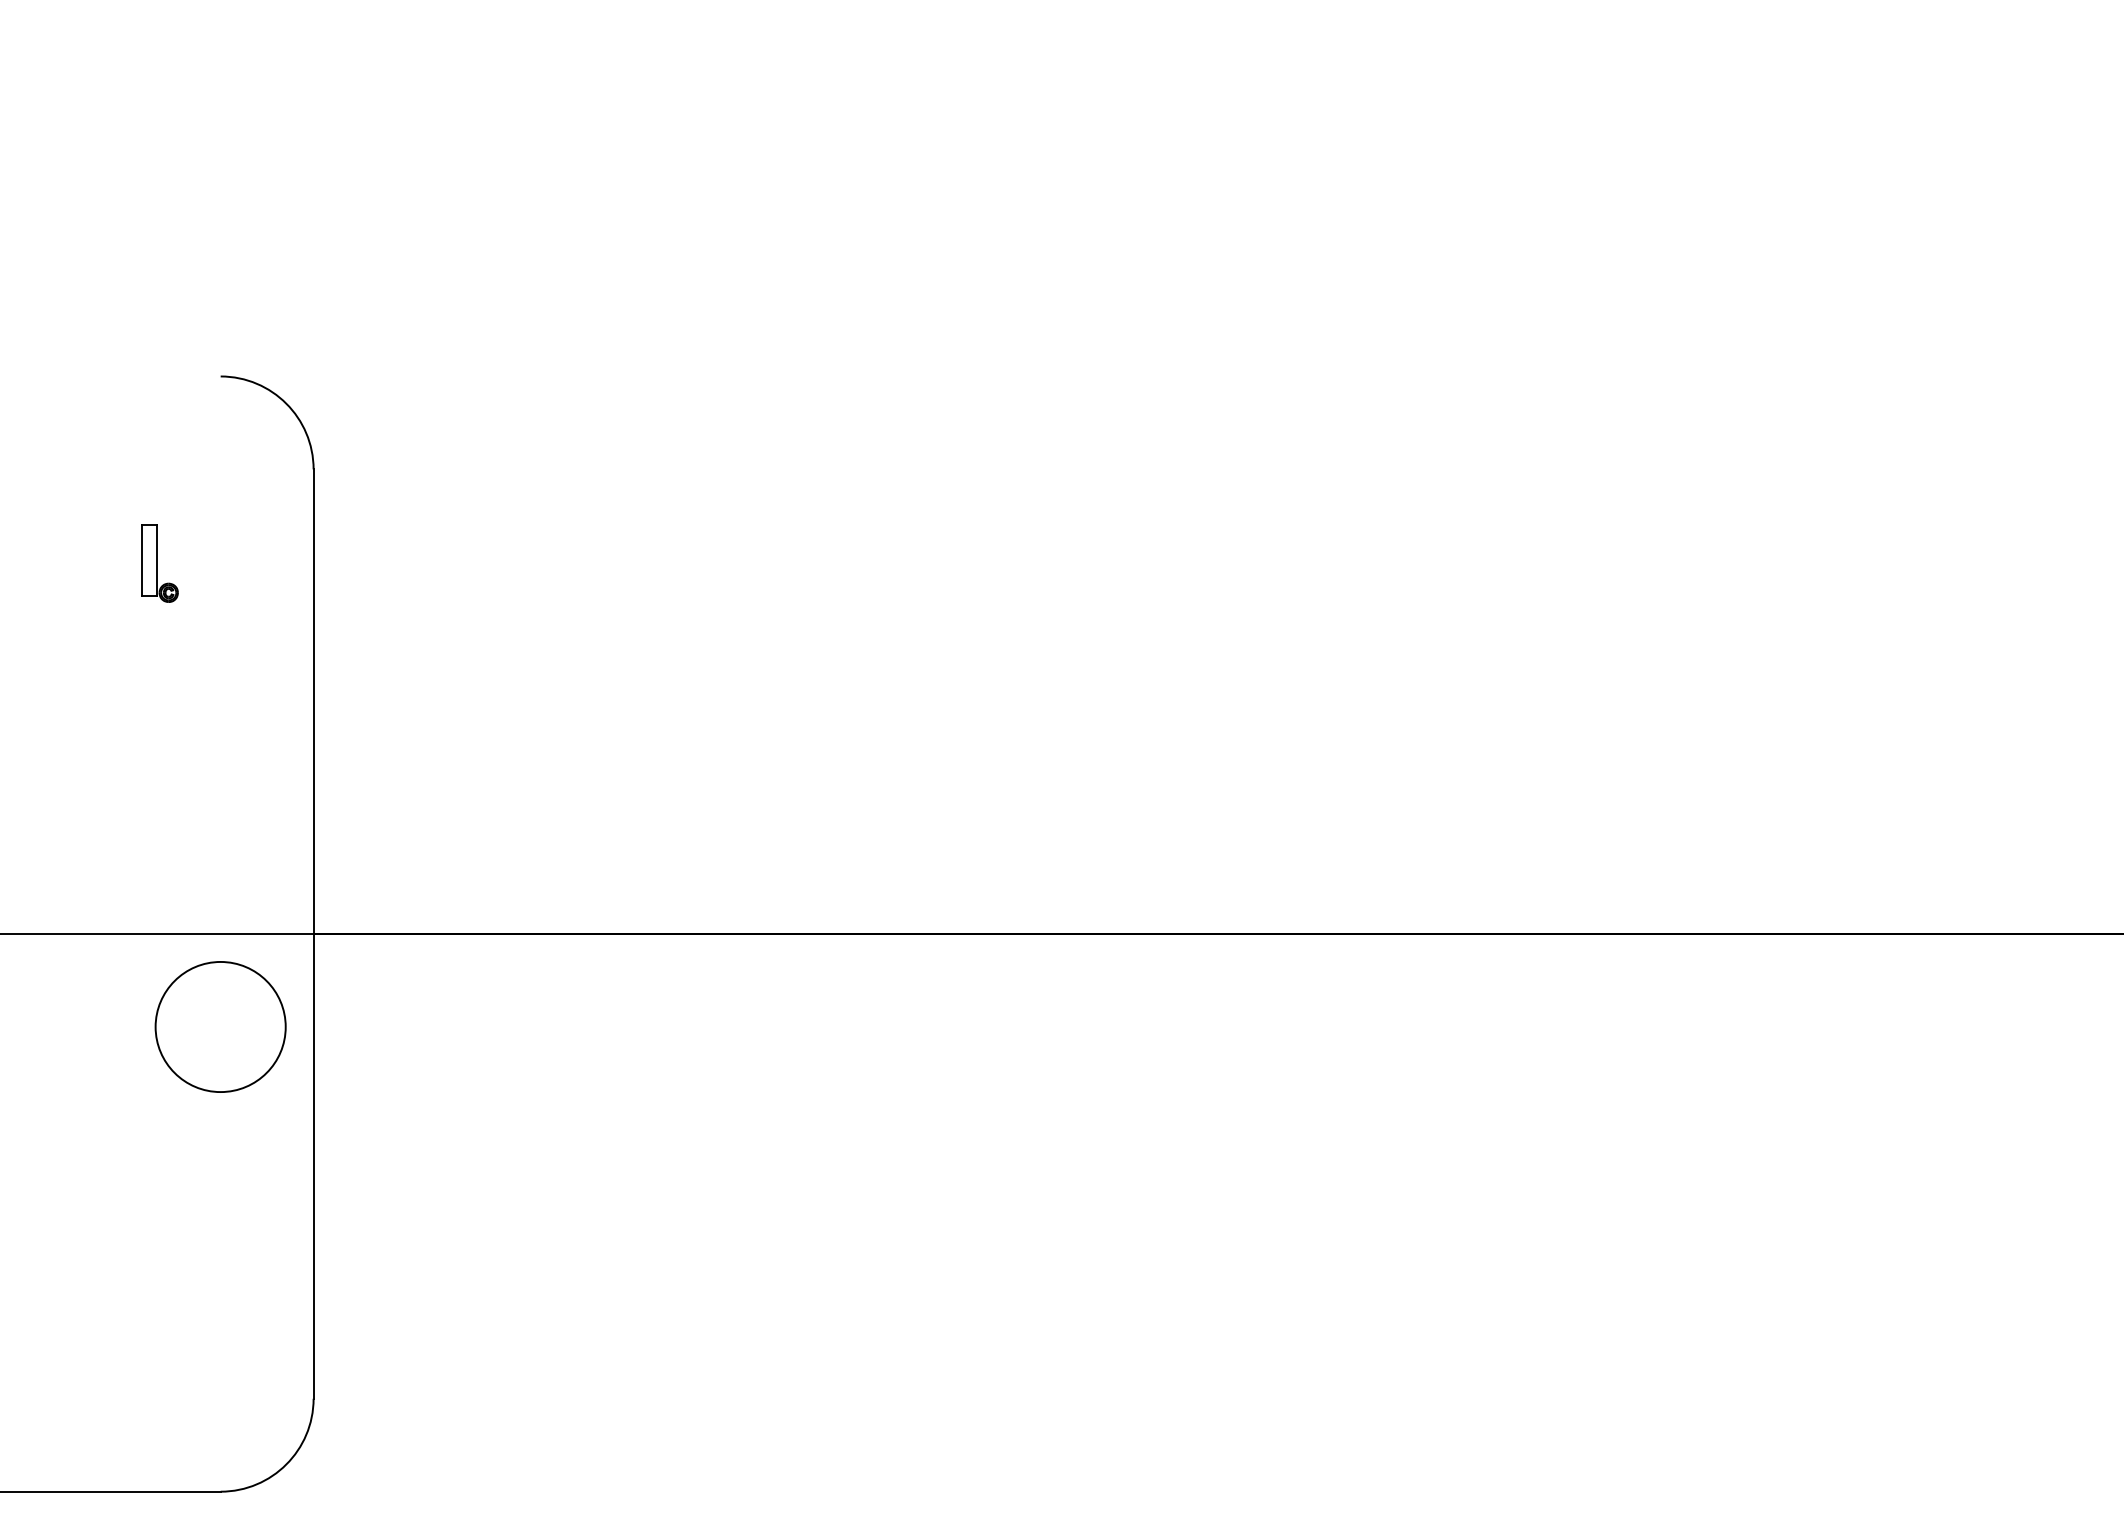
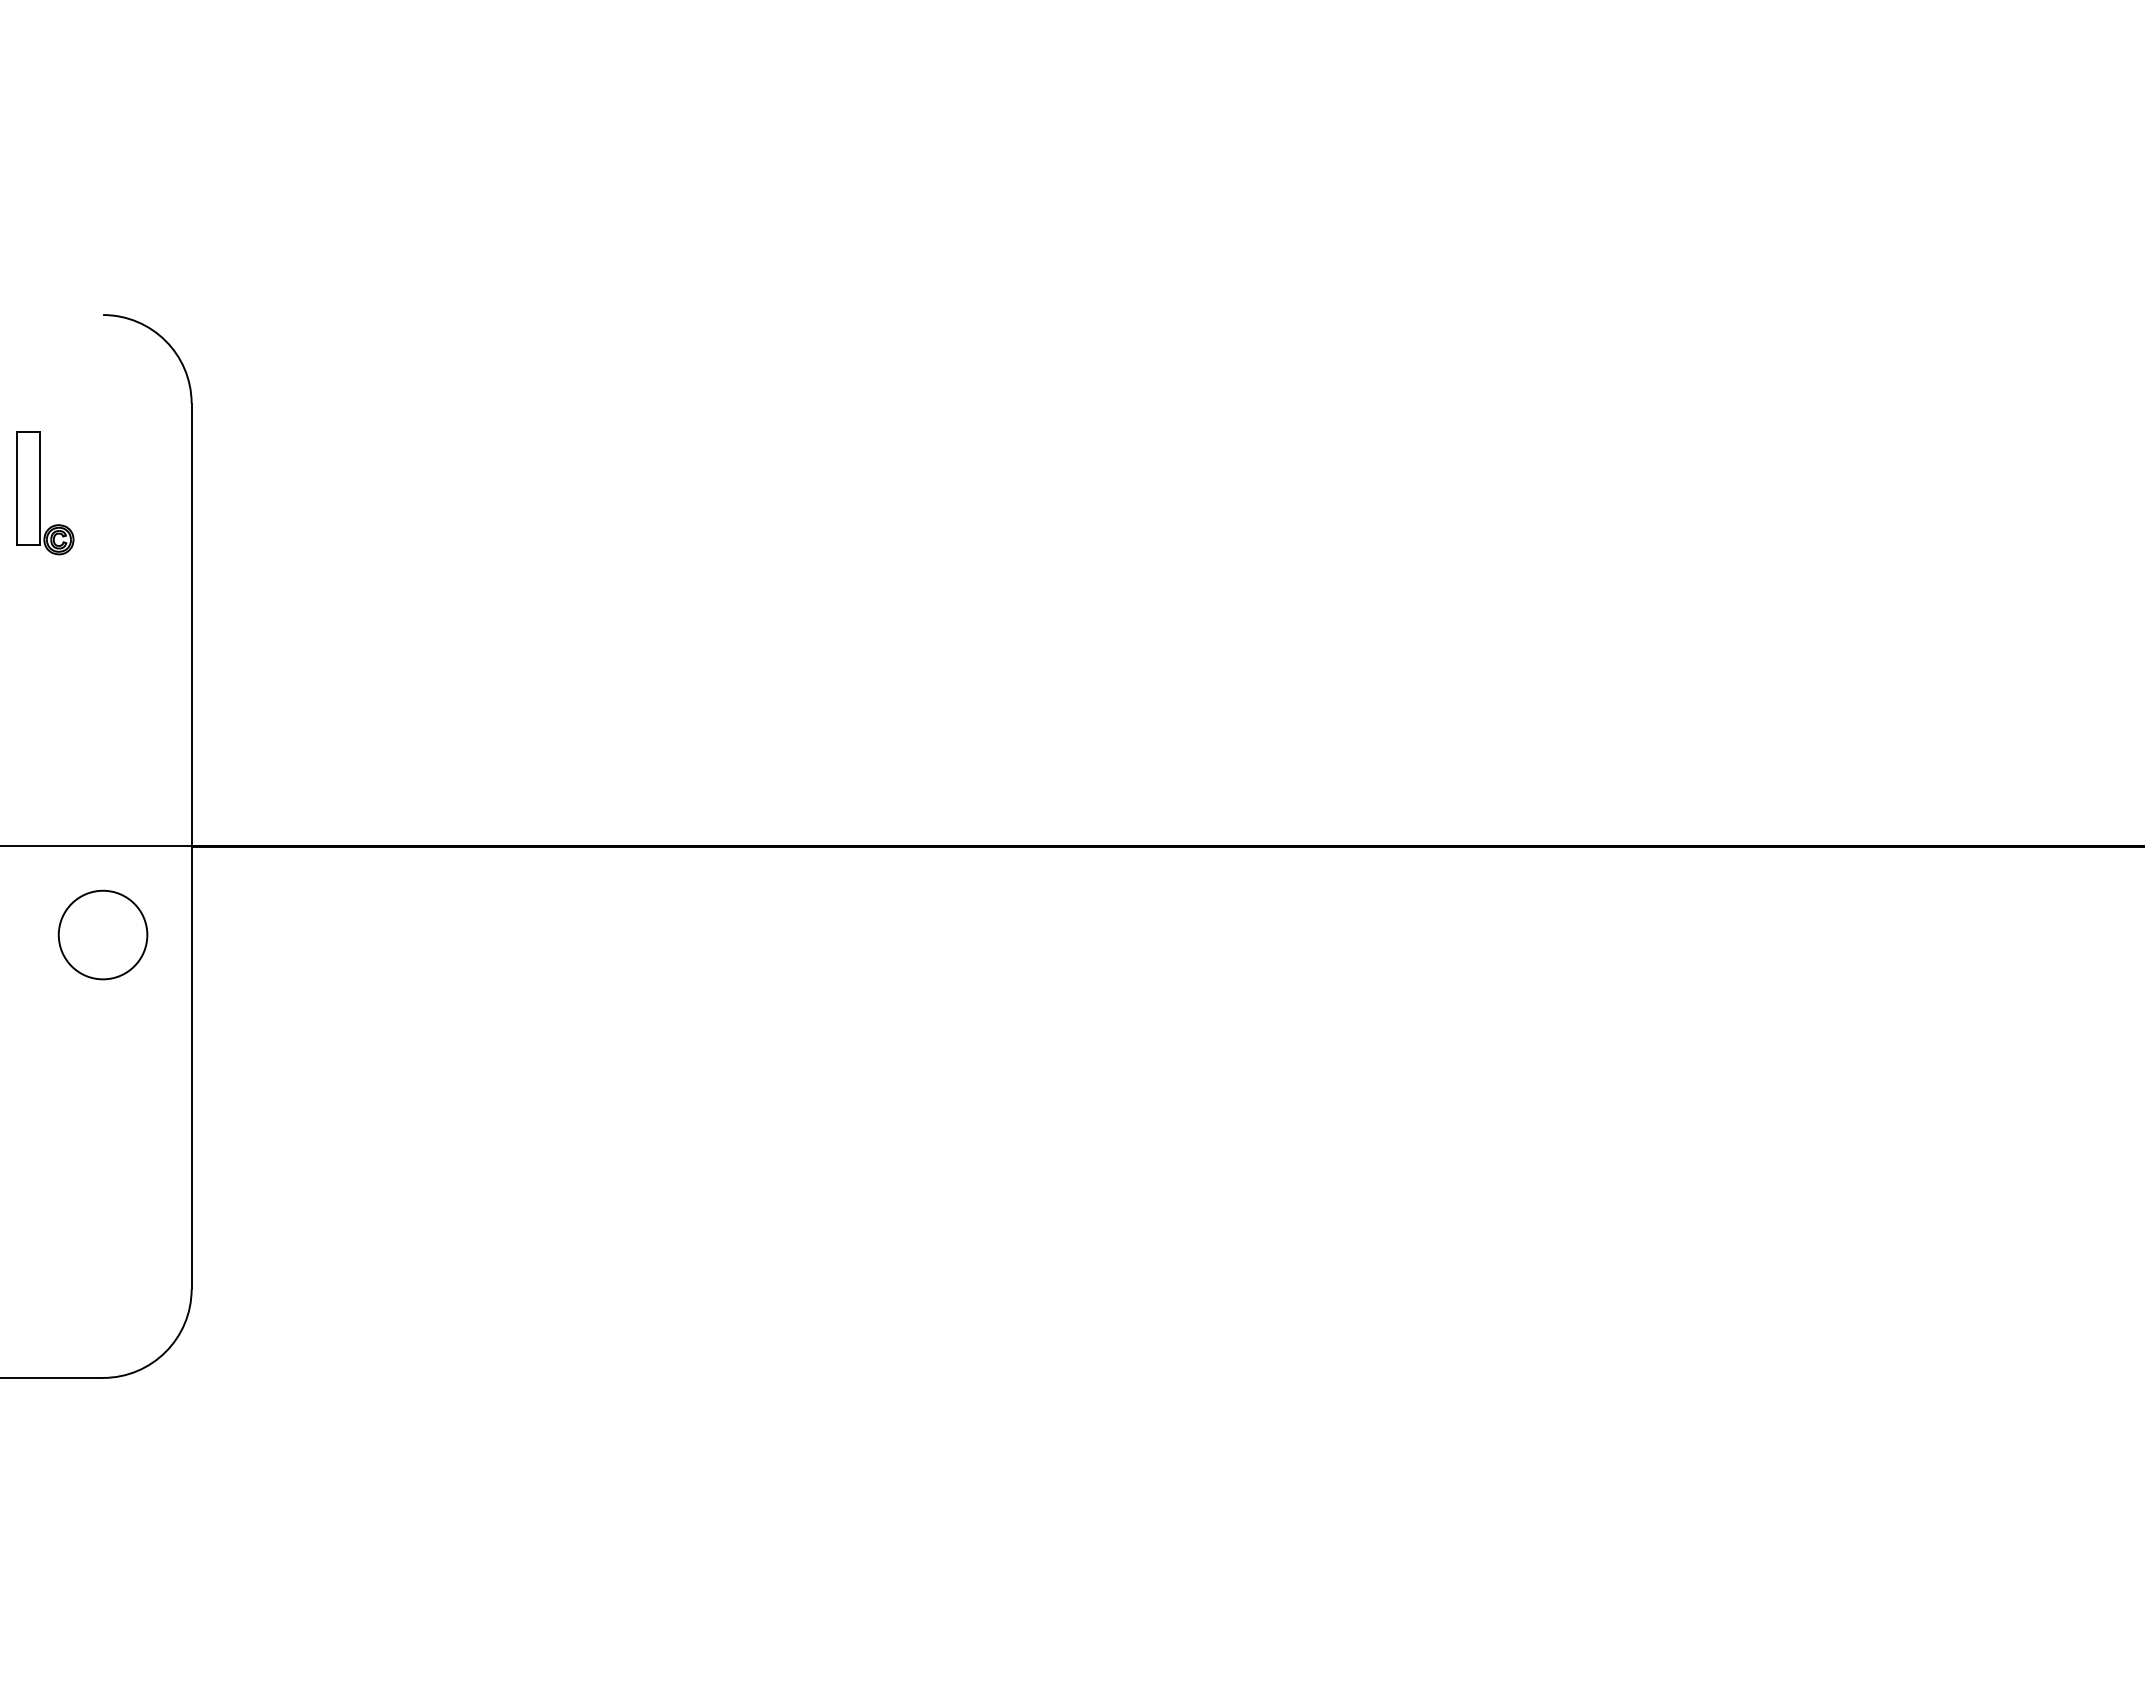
part: (160, 563) -> (45, 493), size x1.67
circle: (220, 1026) -> (102, 934), size x0.71

